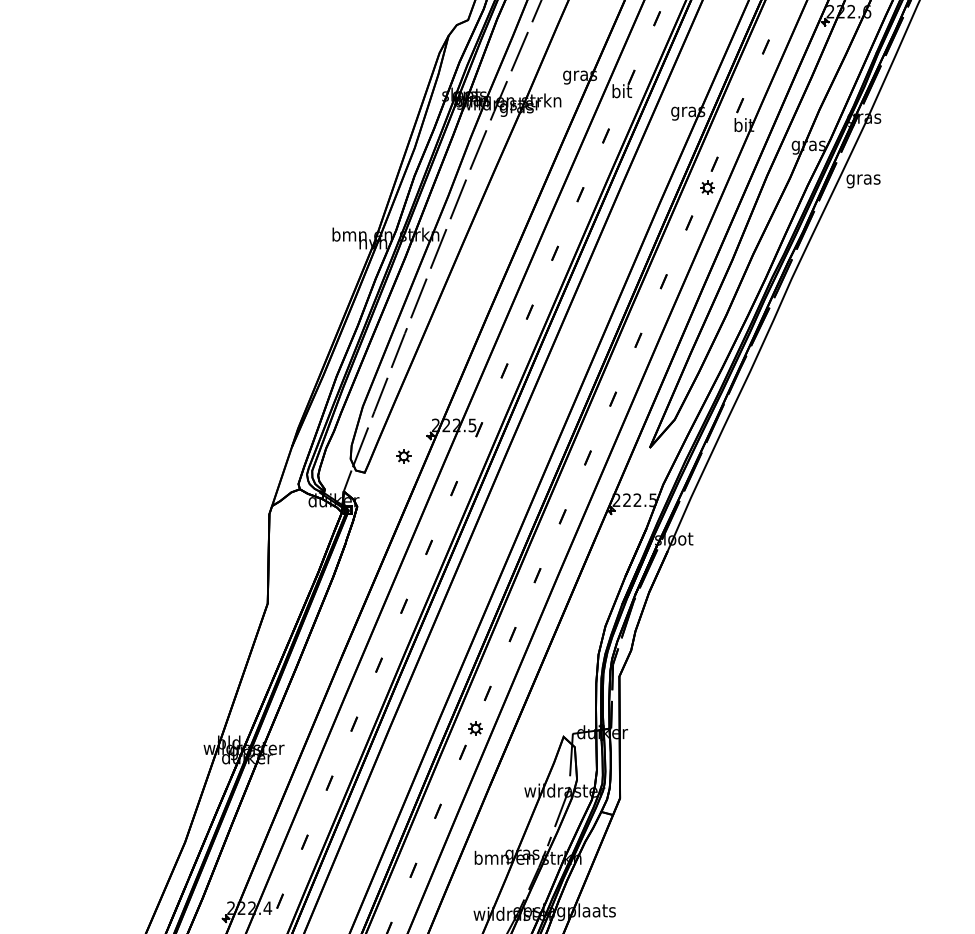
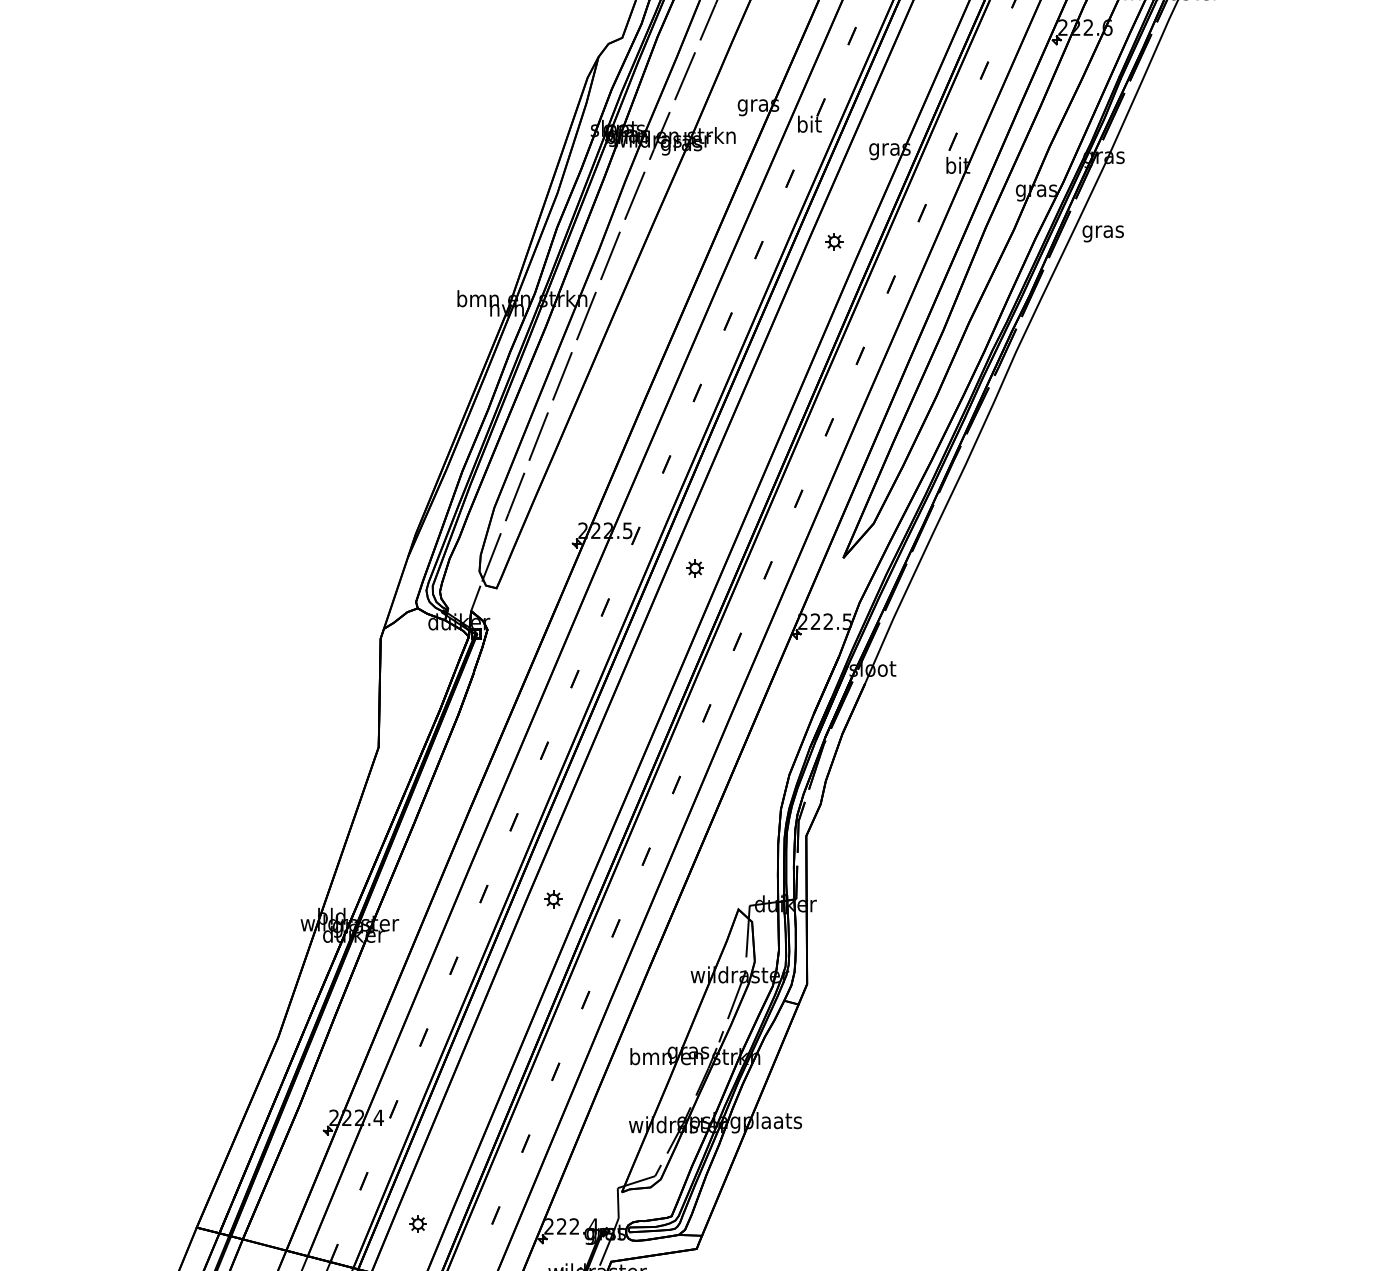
part: (707, 187) -> (834, 241), moved
part: (403, 456) -> (694, 568), moved
part: (475, 728) -> (553, 899), moved

